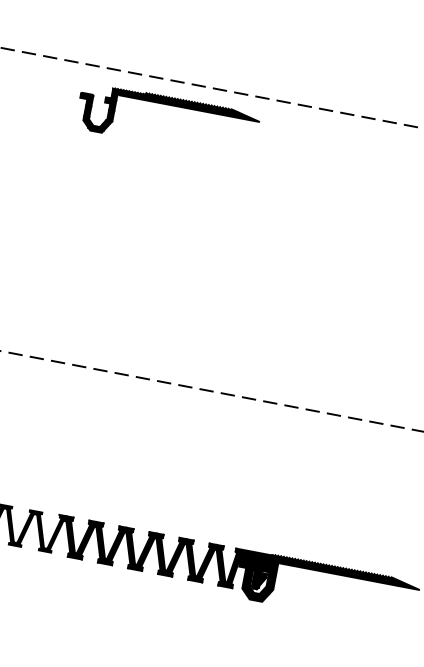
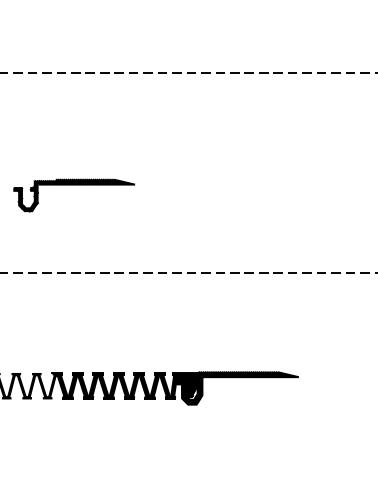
part: (170, 106) -> (74, 185), moved

